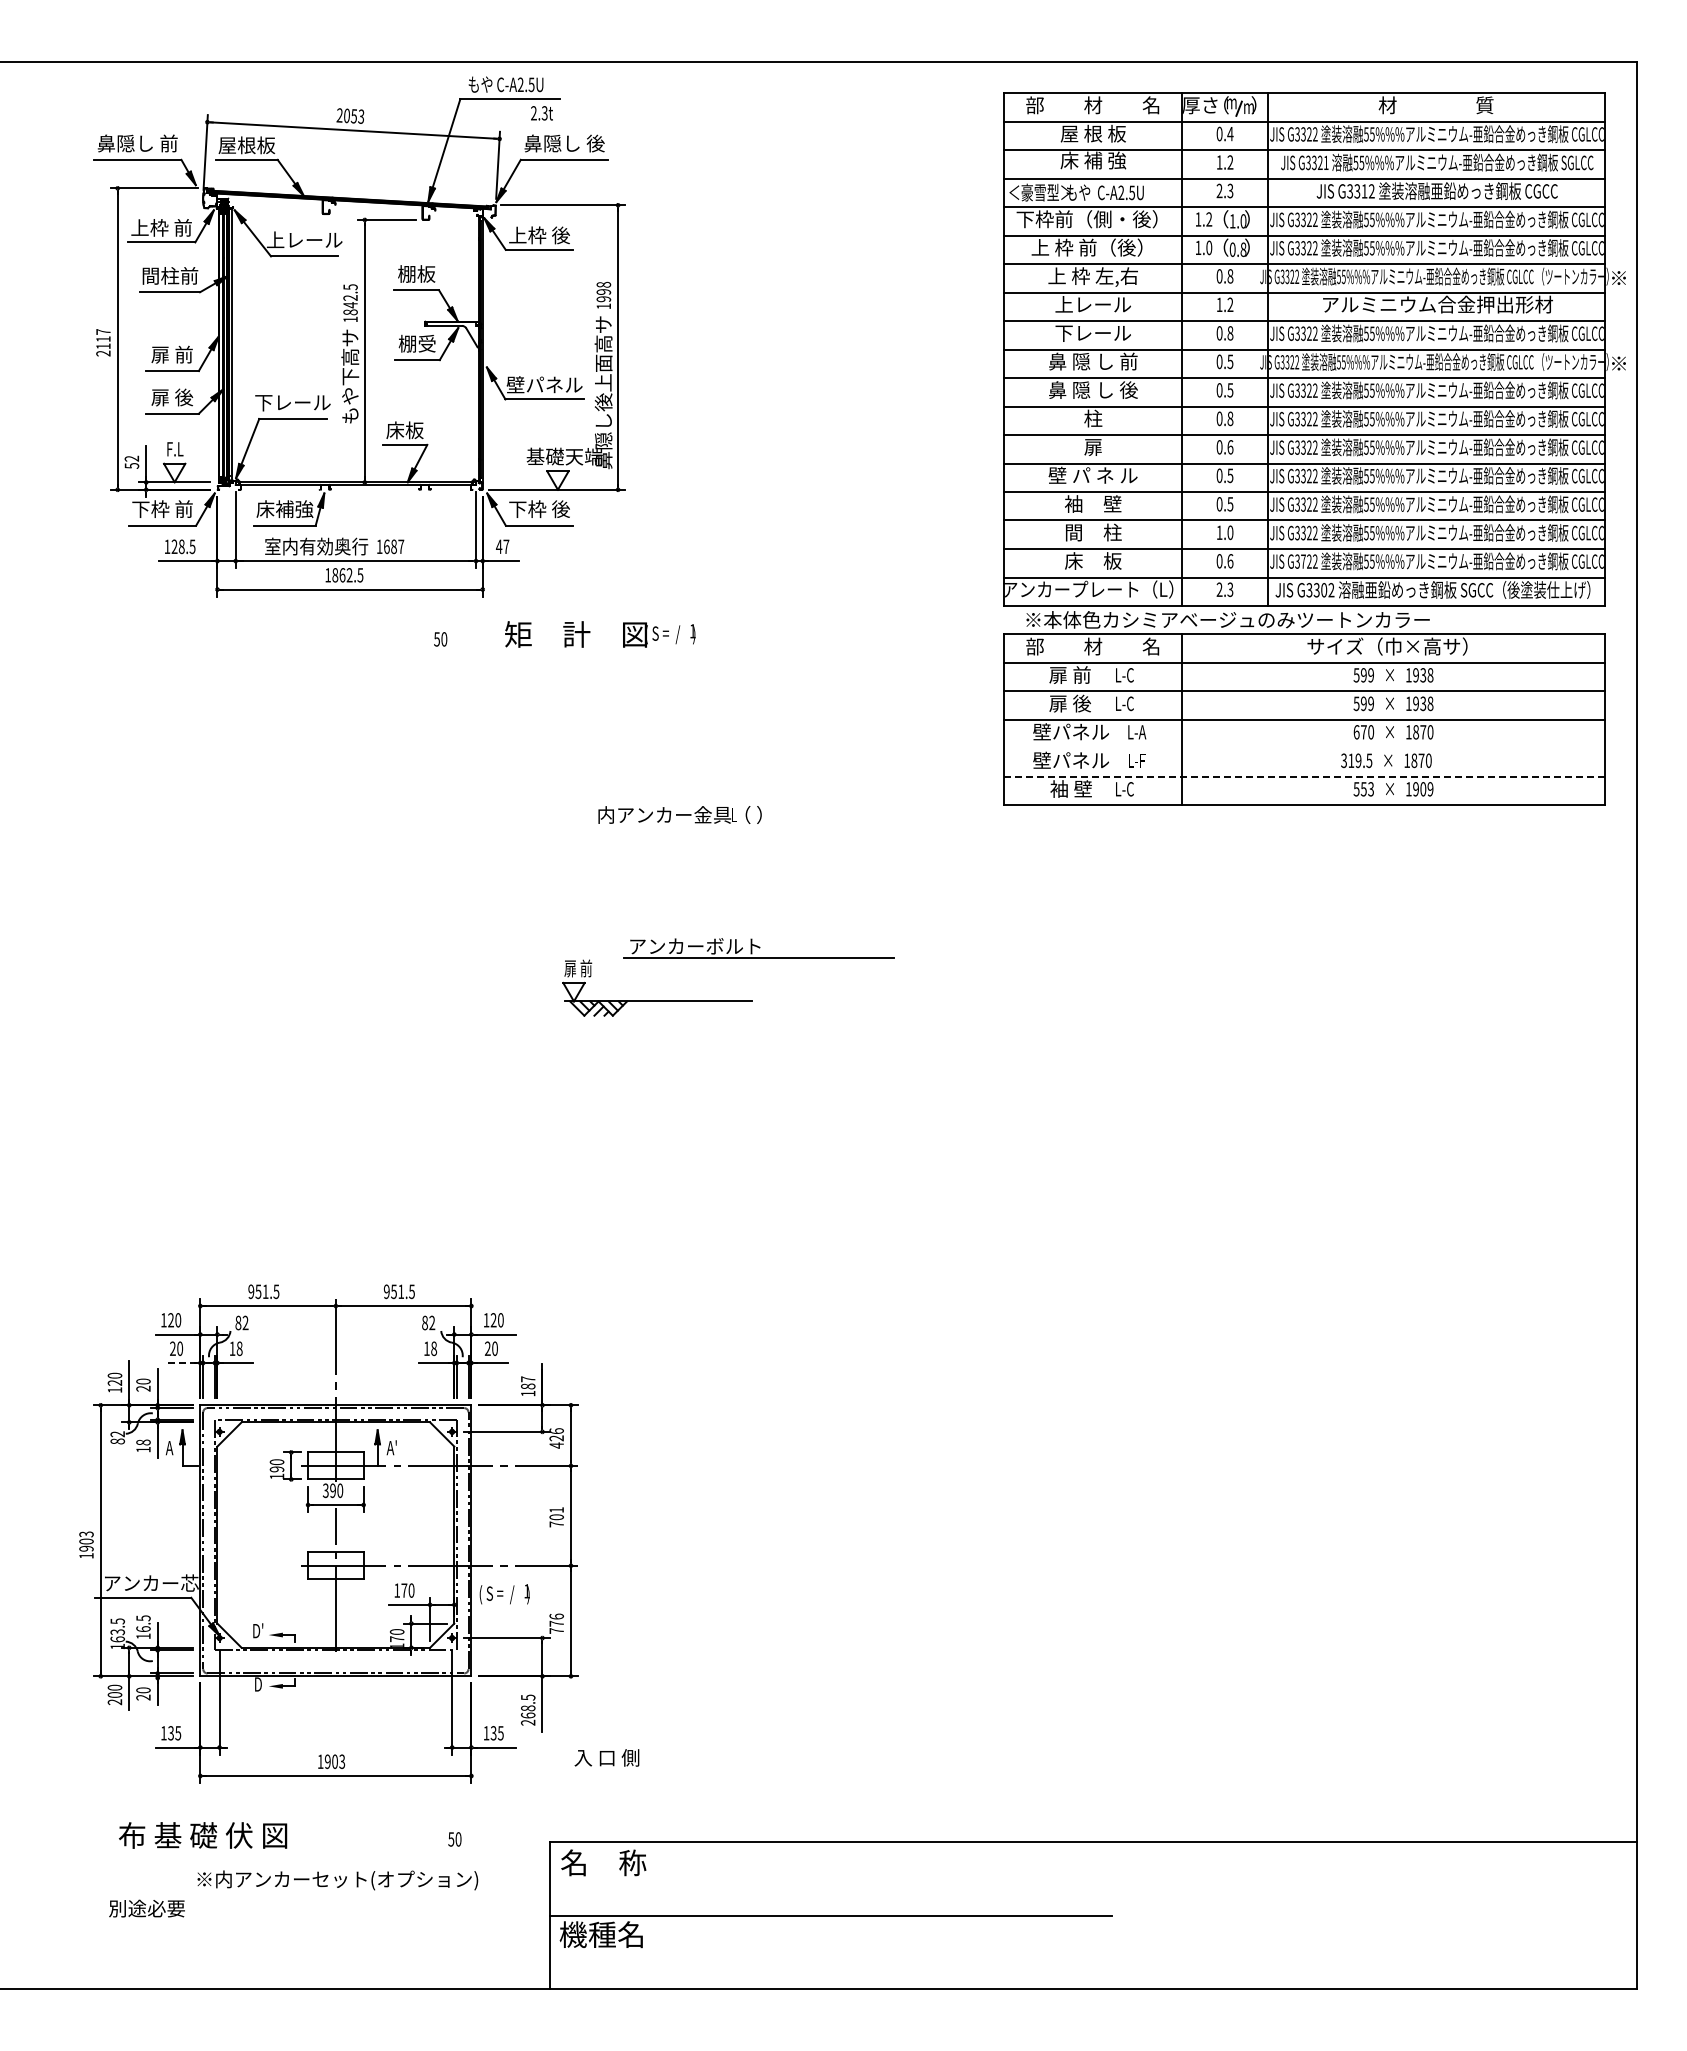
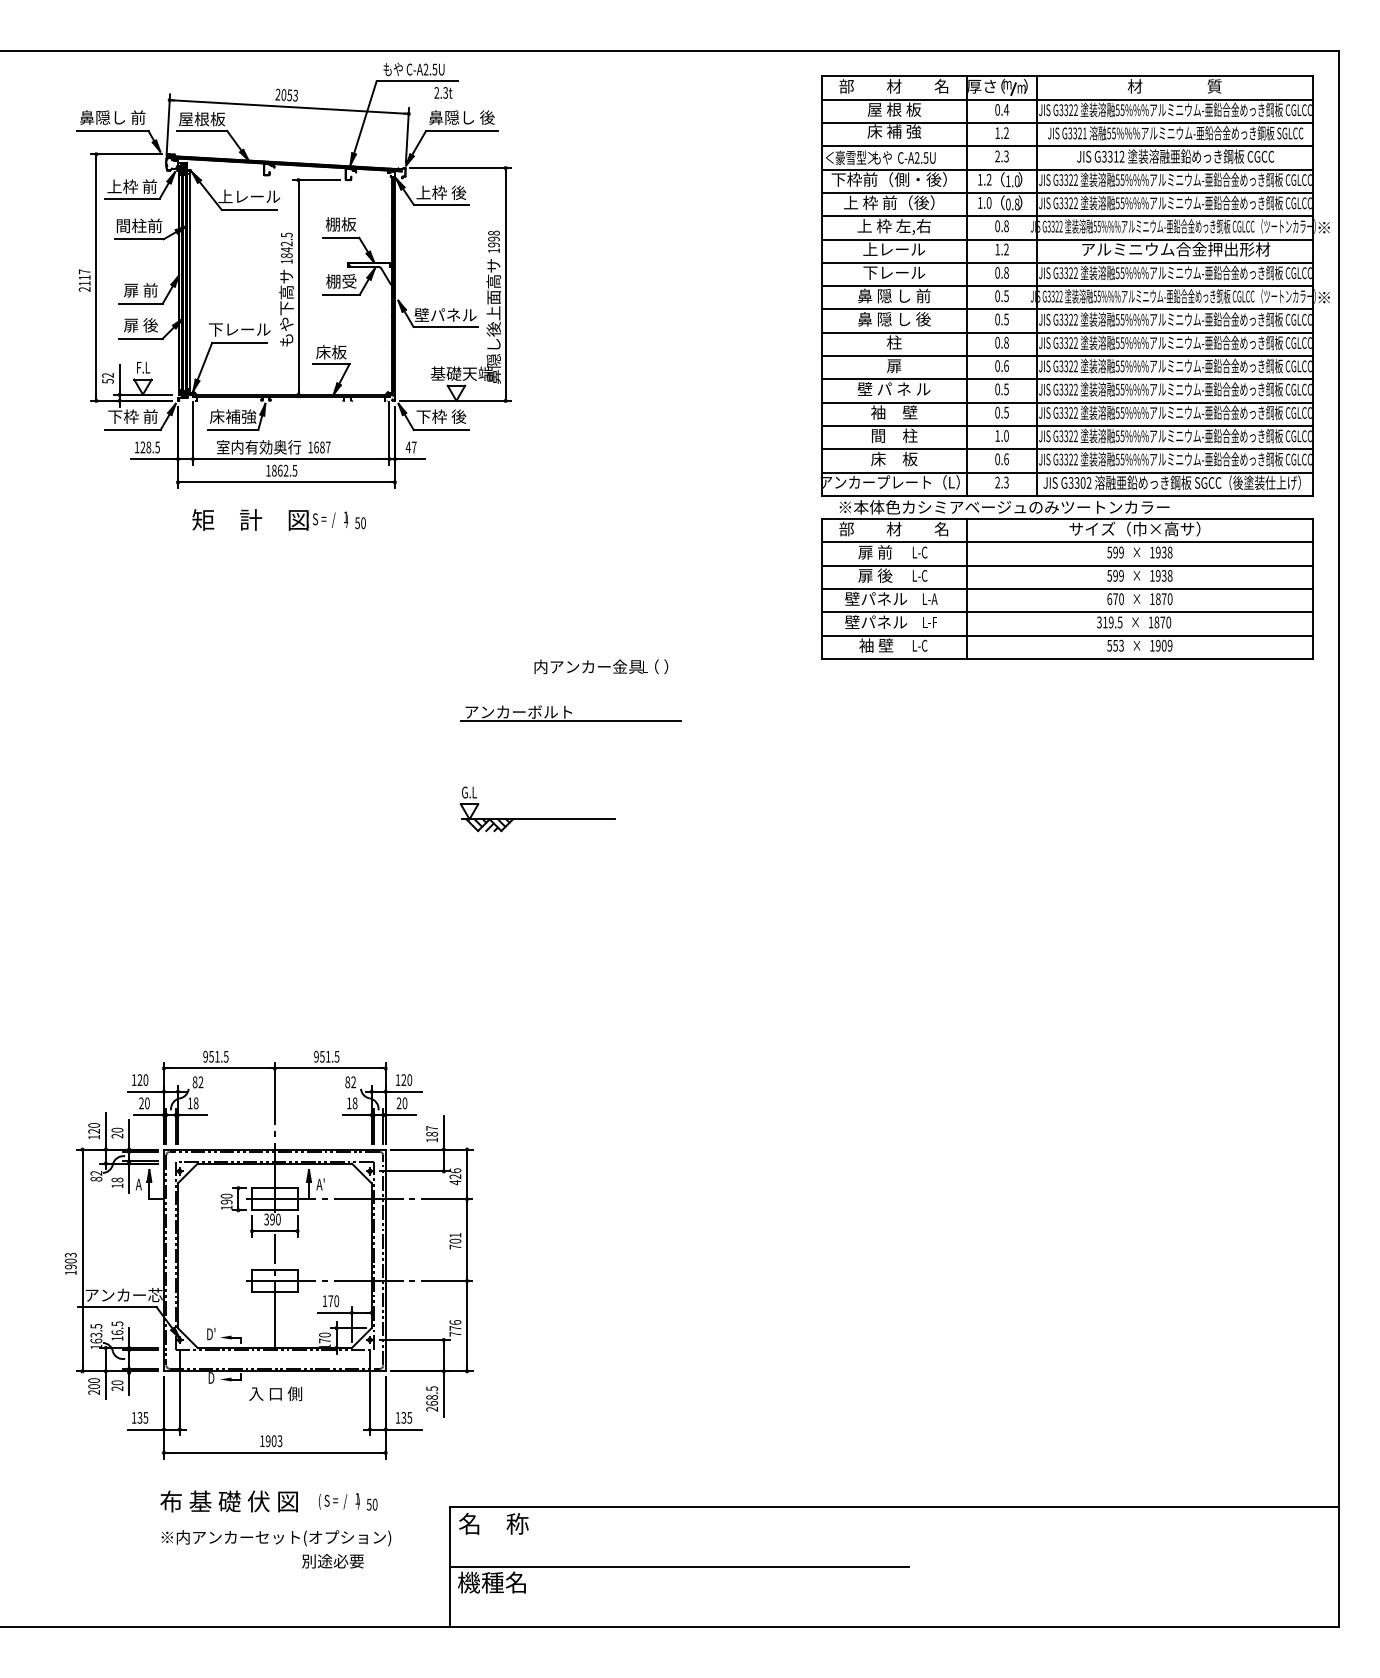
text: (1303, 561) -> (1066, 459), G3722 -> G3322
text: (600, 634) -> (270, 520), moved
line: (1304, 748) -> (1067, 612), added
line: (1305, 776) -> (1067, 635), dashed -> solid
text: (679, 814) -> (600, 666), moved
part: (758, 948) -> (570, 713), moved
text: (578, 968) -> (473, 792), 扉 前 -> G.L
line: (180, 1363) -> (147, 1115), dashed -> solid
text: (504, 1594) -> (339, 1501), moved
text: (606, 1757) -> (275, 1393), moved
text: (203, 1835) -> (229, 1501), moved
text: (146, 1908) -> (332, 1561), moved

